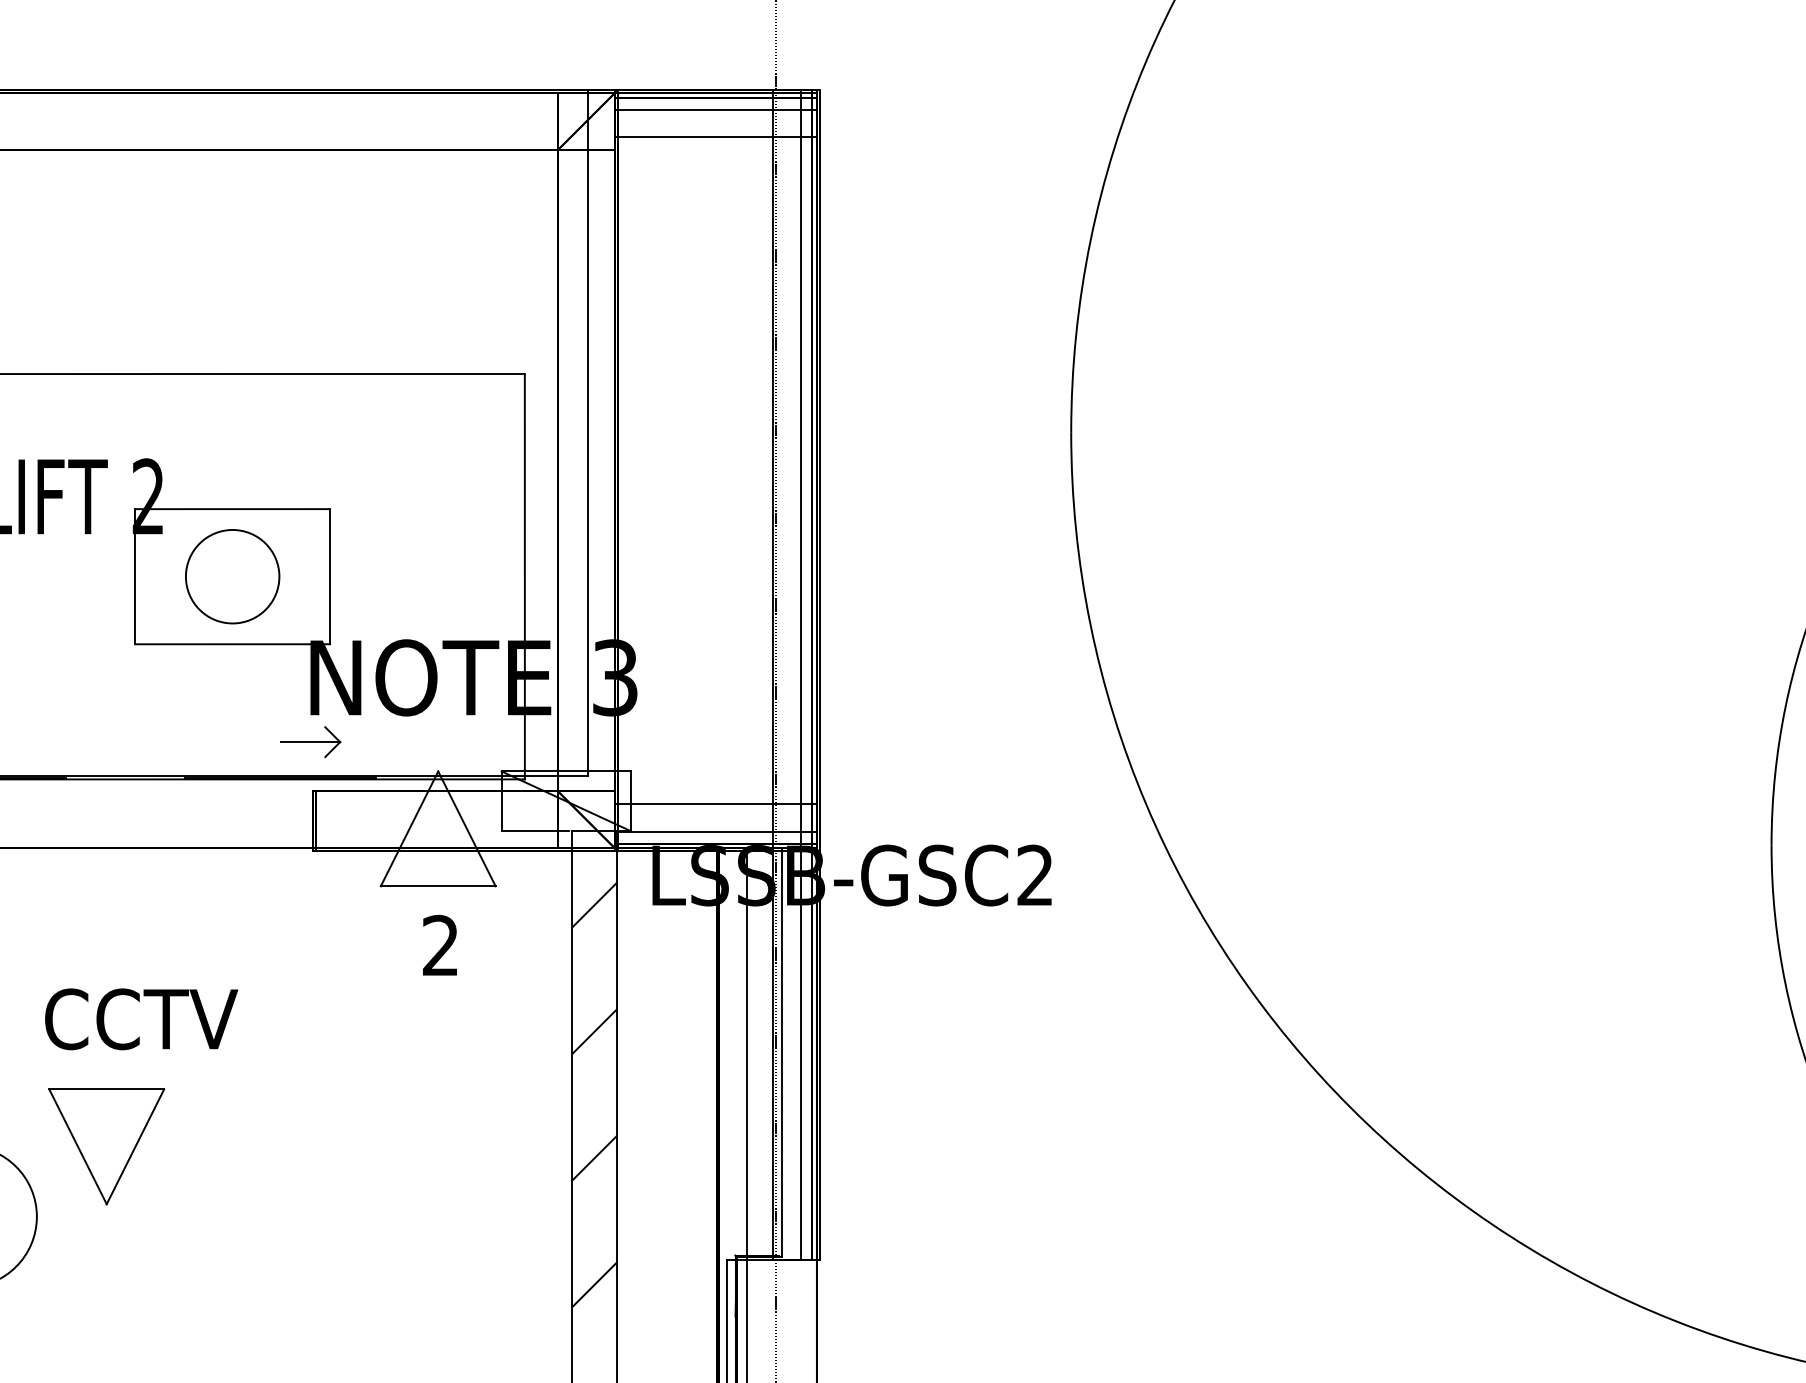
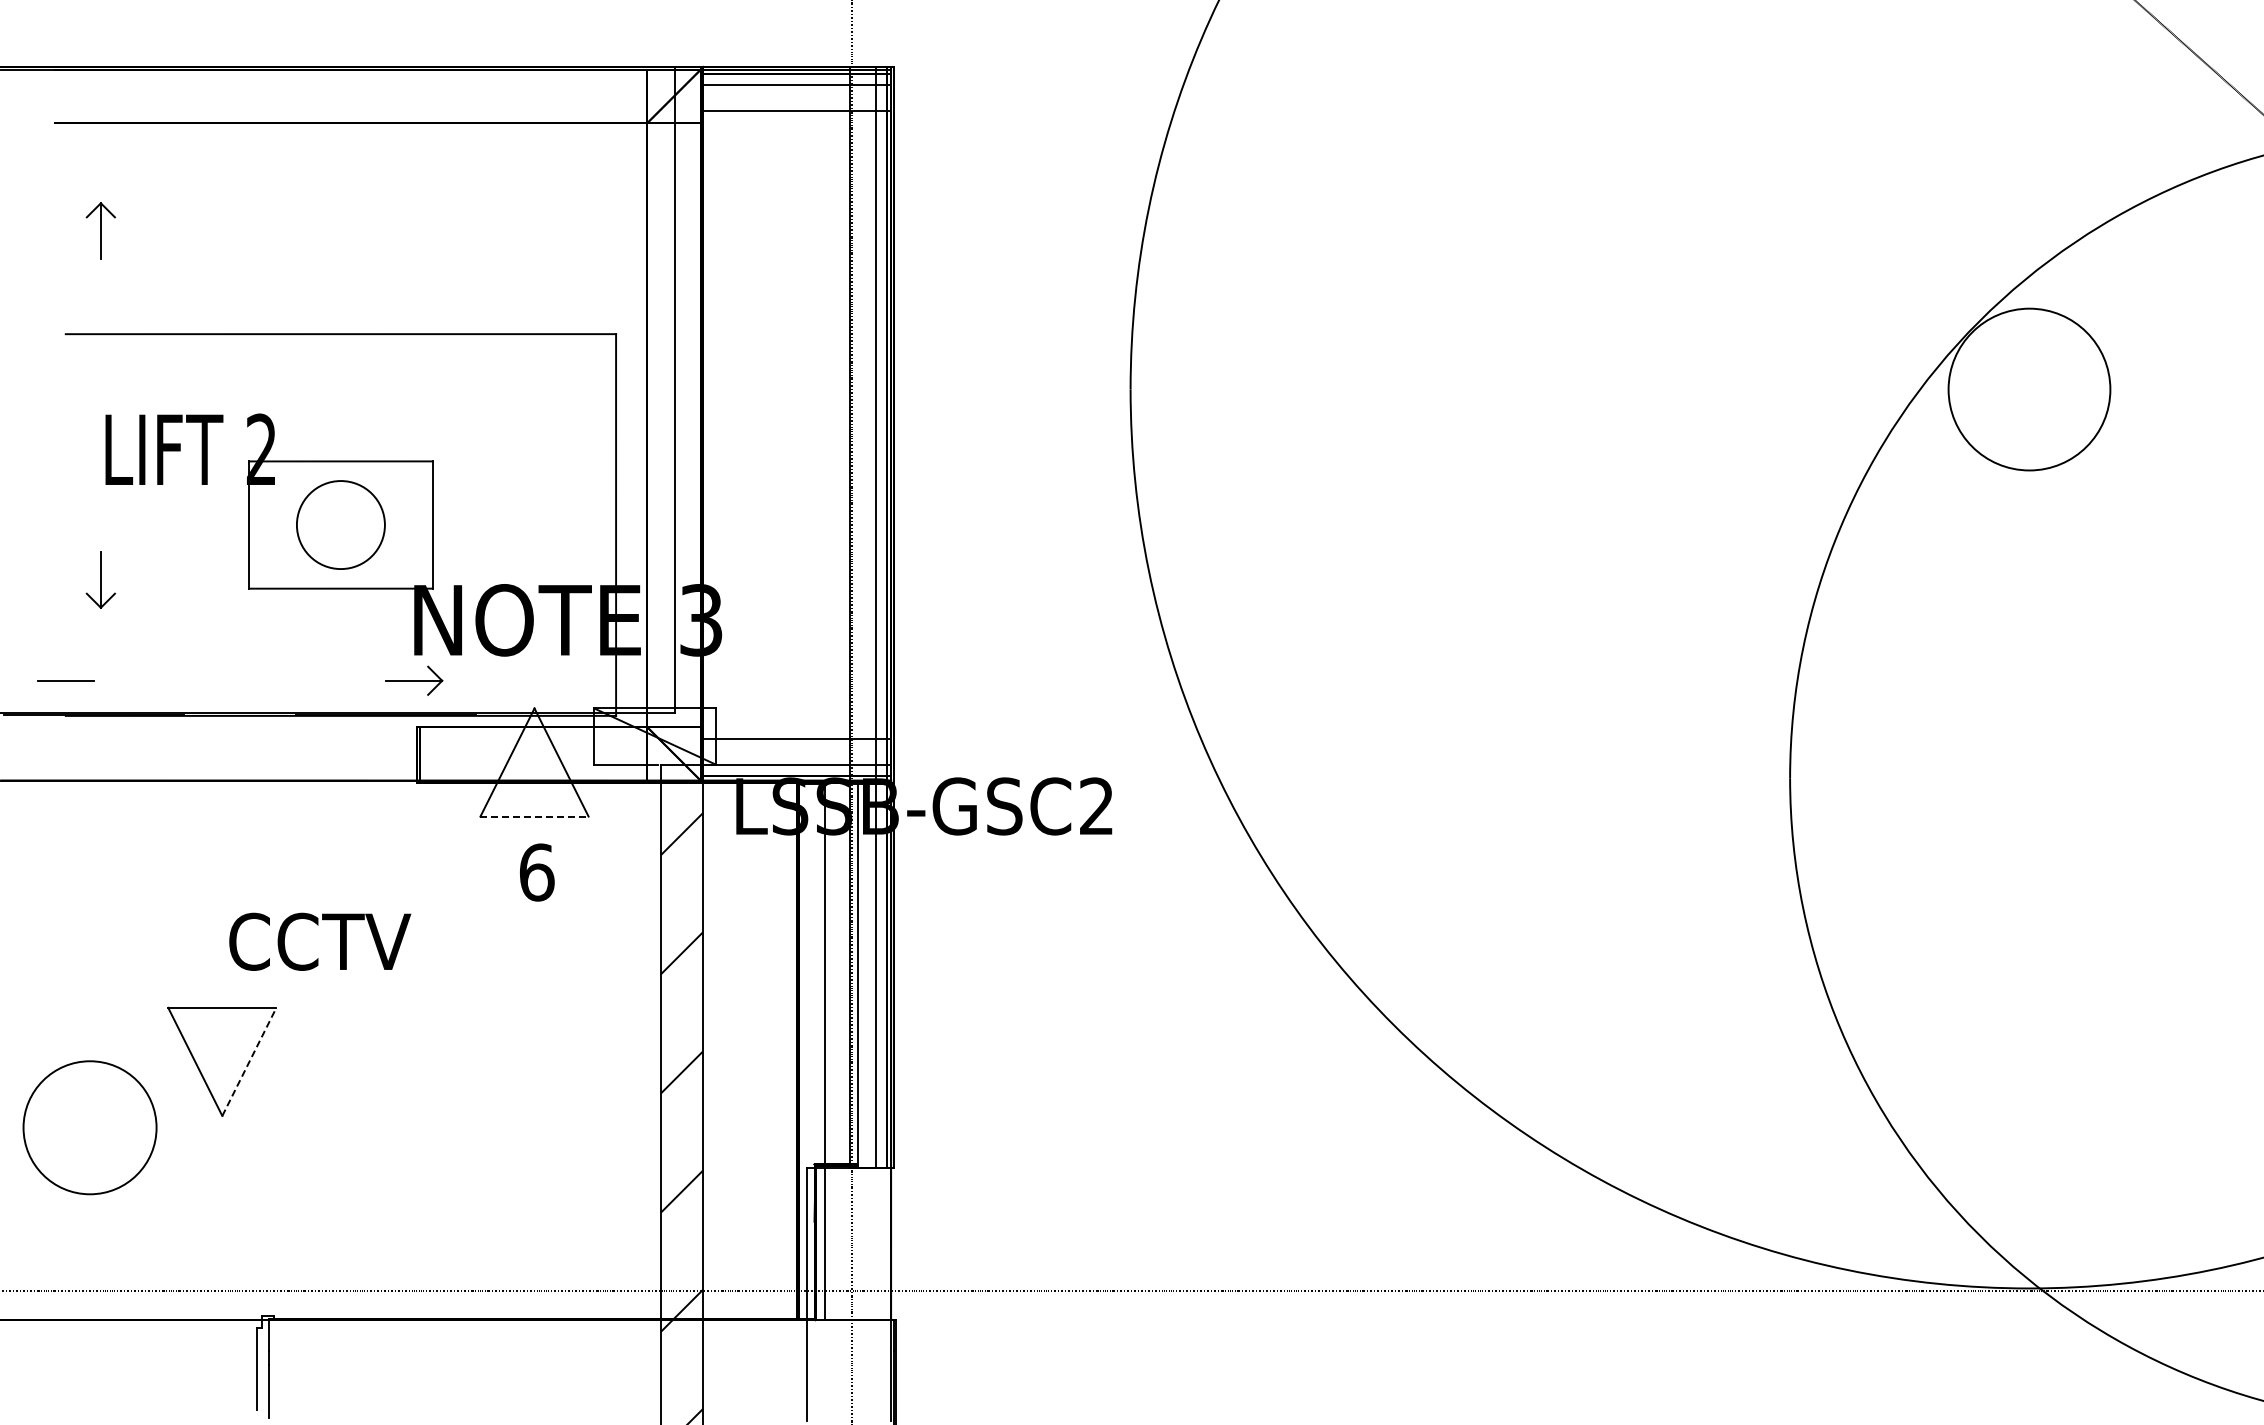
line: (439, 886) -> (535, 816), solid -> dashed
text: (441, 945) -> (537, 872), 2 -> 6
text: (141, 1018) -> (320, 941), moved
line: (135, 1146) -> (249, 1061), solid -> dashed

